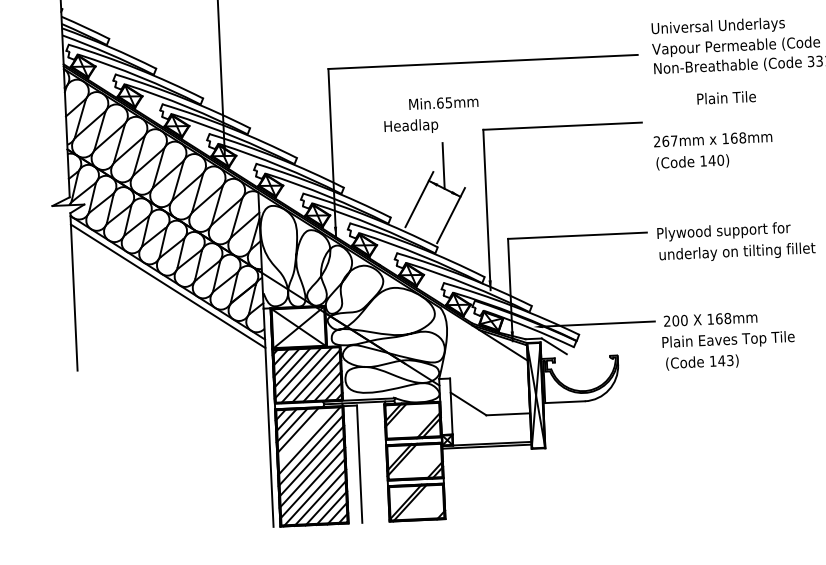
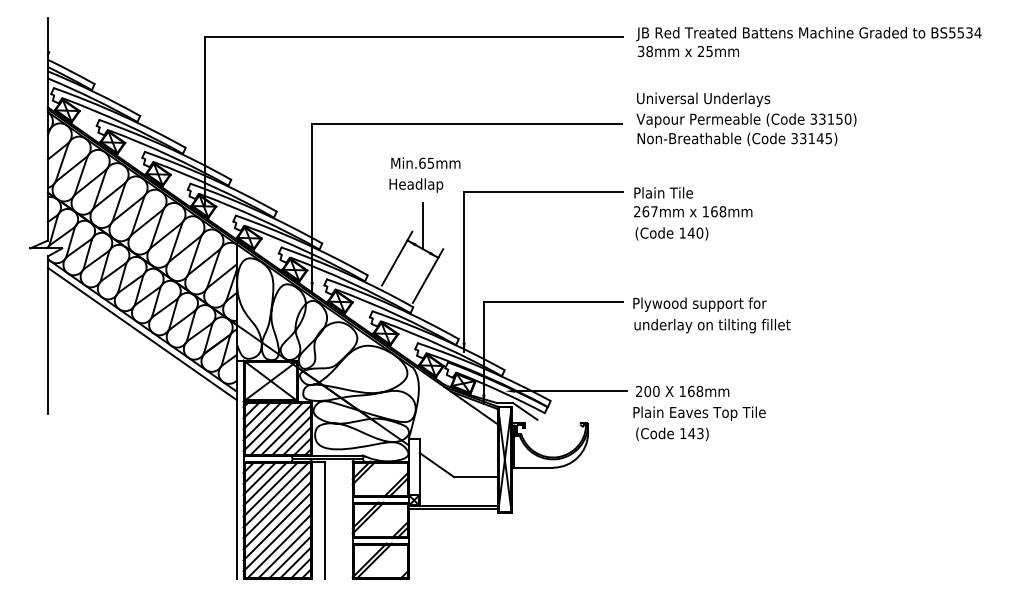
text: (726, 97) -> (663, 192), moved
text: (411, 126) -> (416, 185), moved
line: (303, 435) -> (270, 489), added

